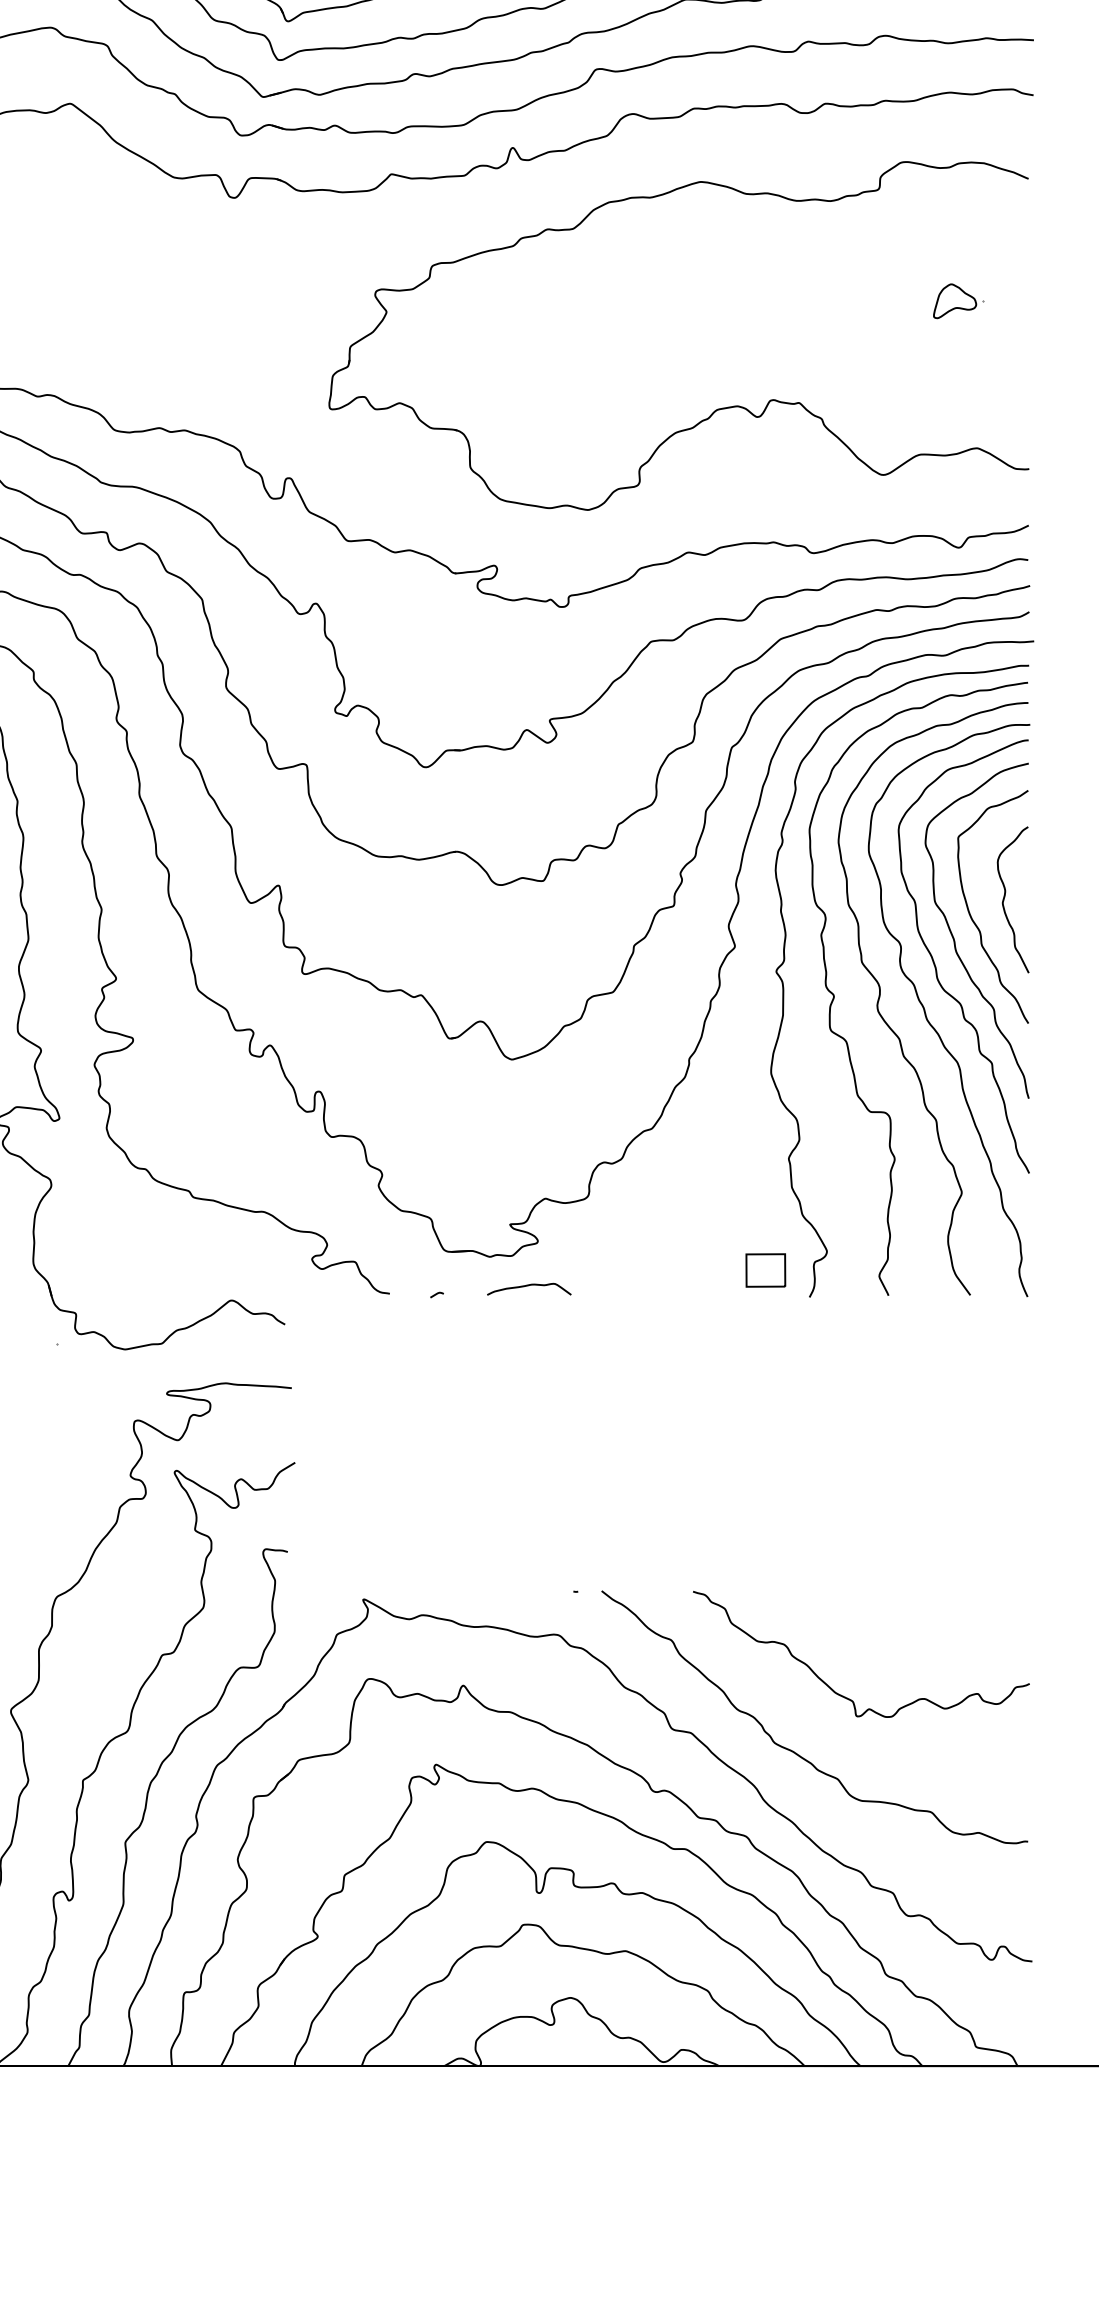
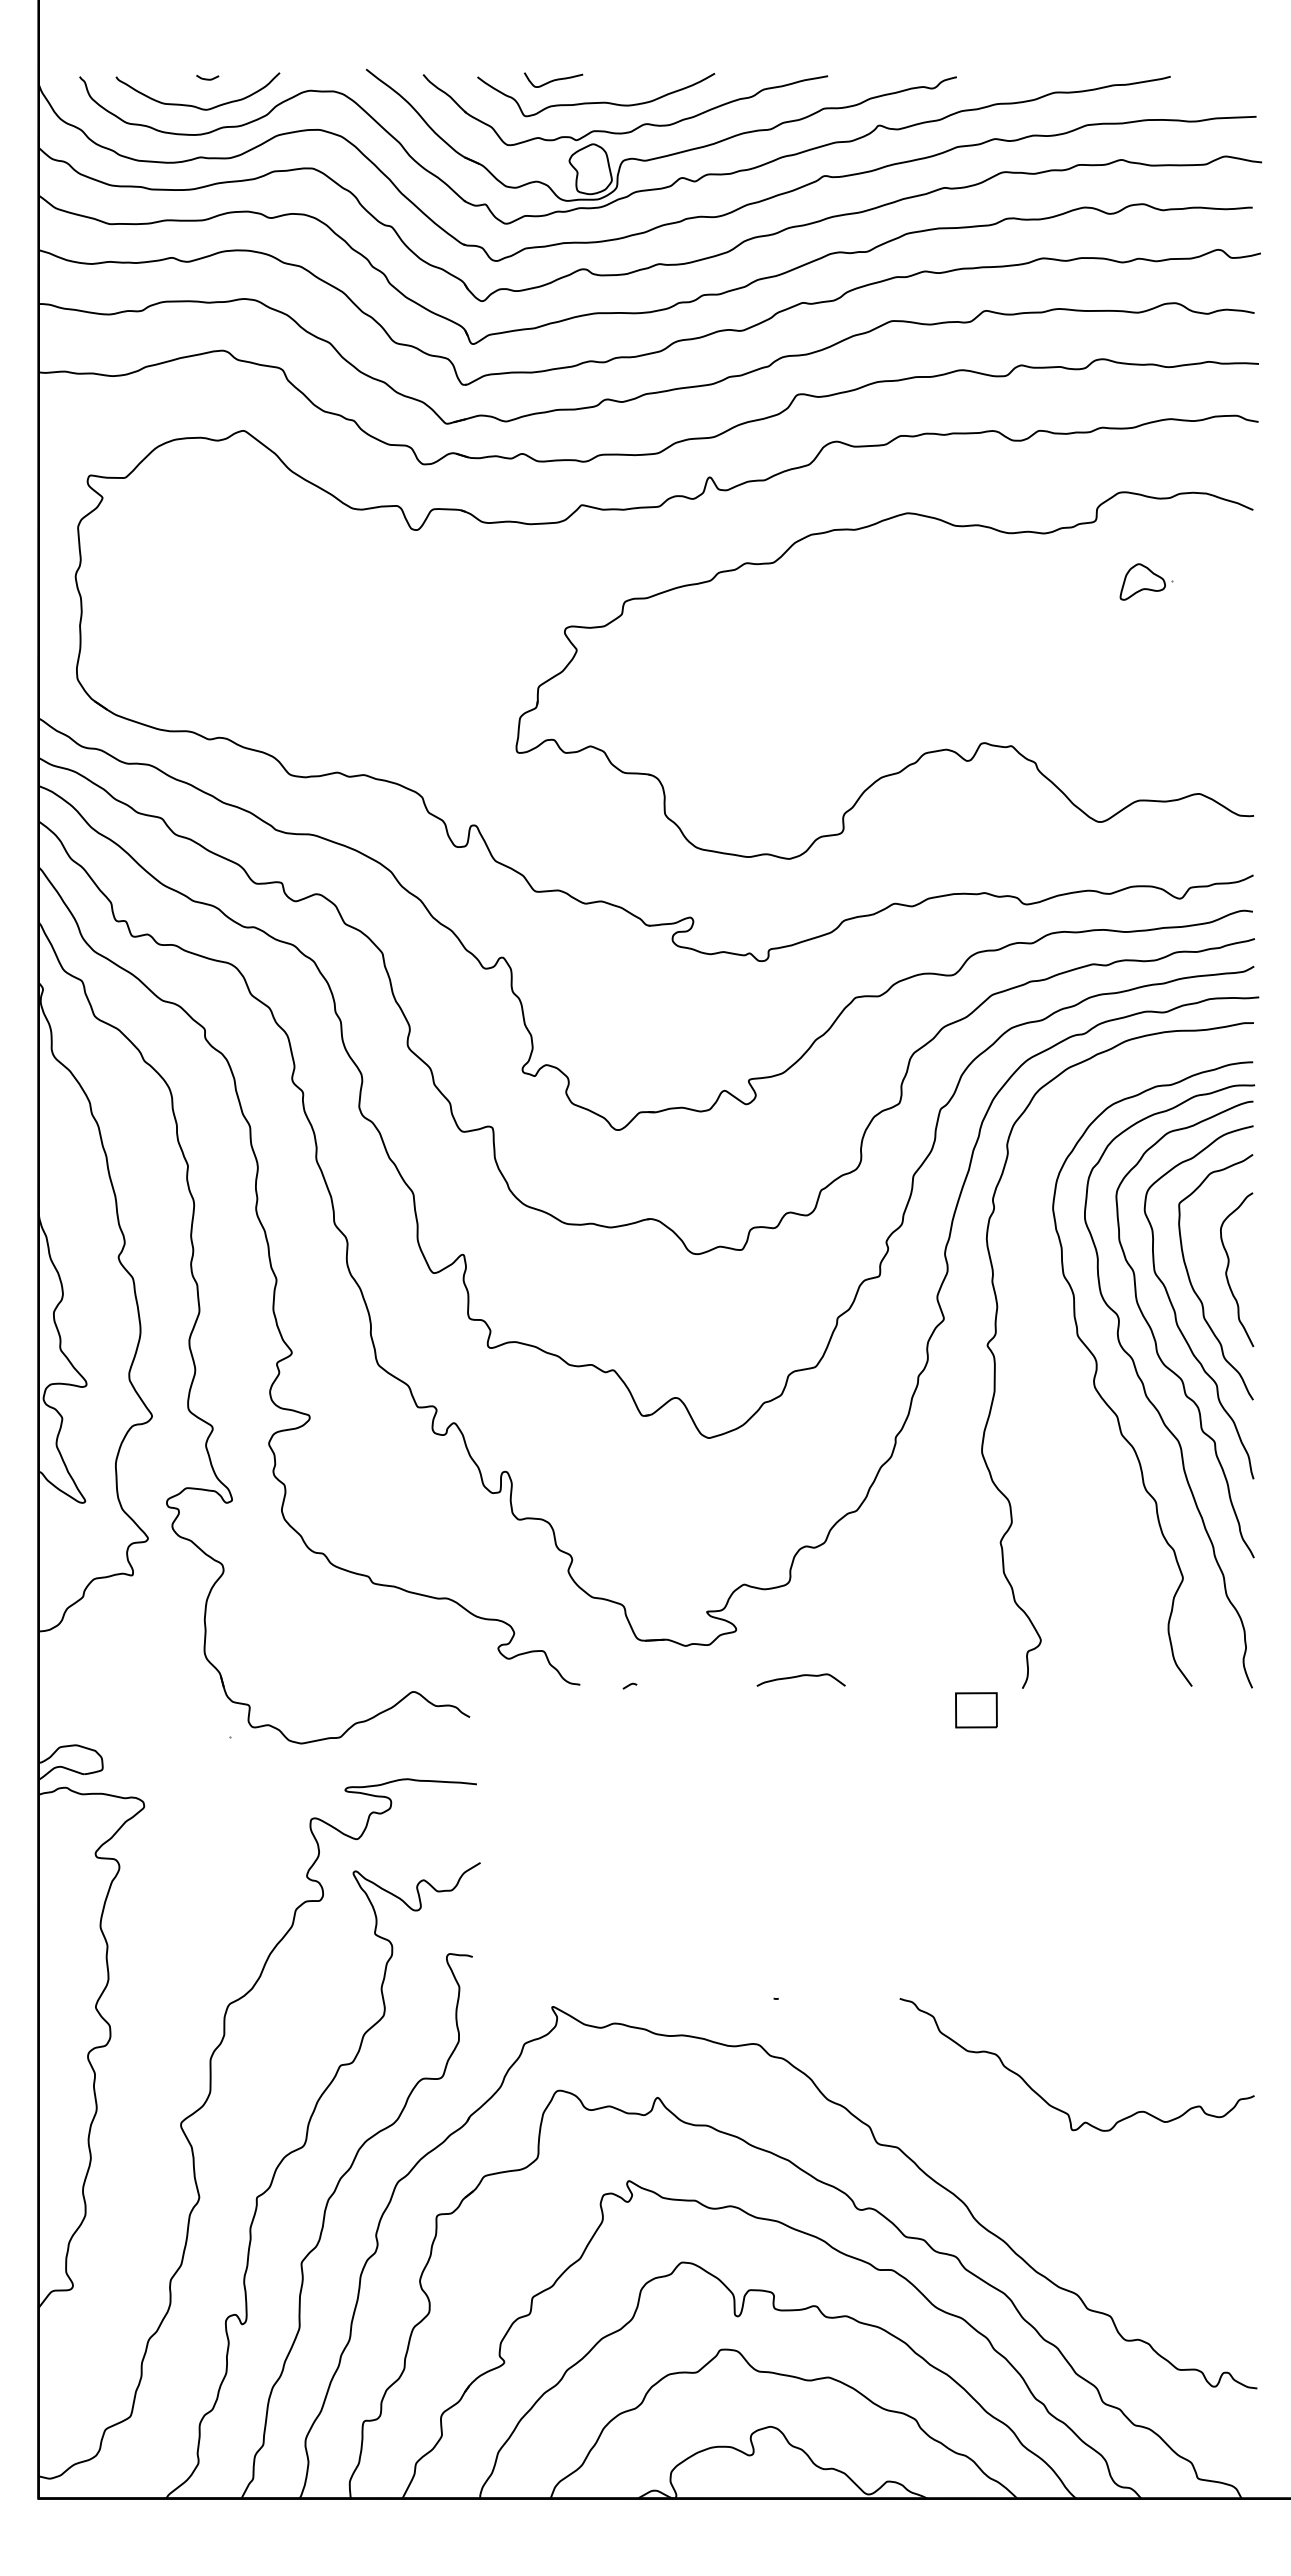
part: (958, 300) -> (1146, 581), moved
curve: (835, 996) -> (1049, 1371), removed
part: (765, 1270) -> (976, 1710), moved
curve: (526, 1286) -> (798, 1677), moved
curve: (795, 1751) -> (1007, 2167), removed

